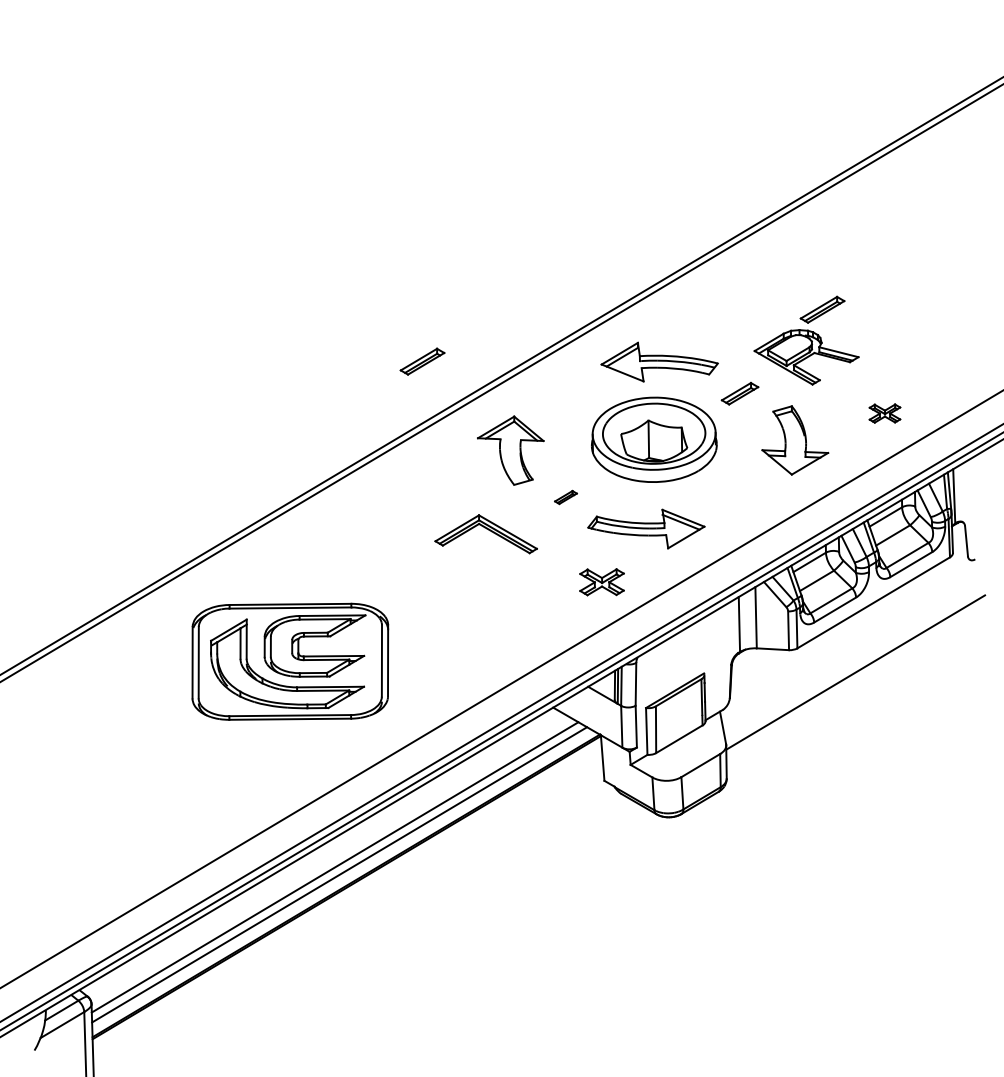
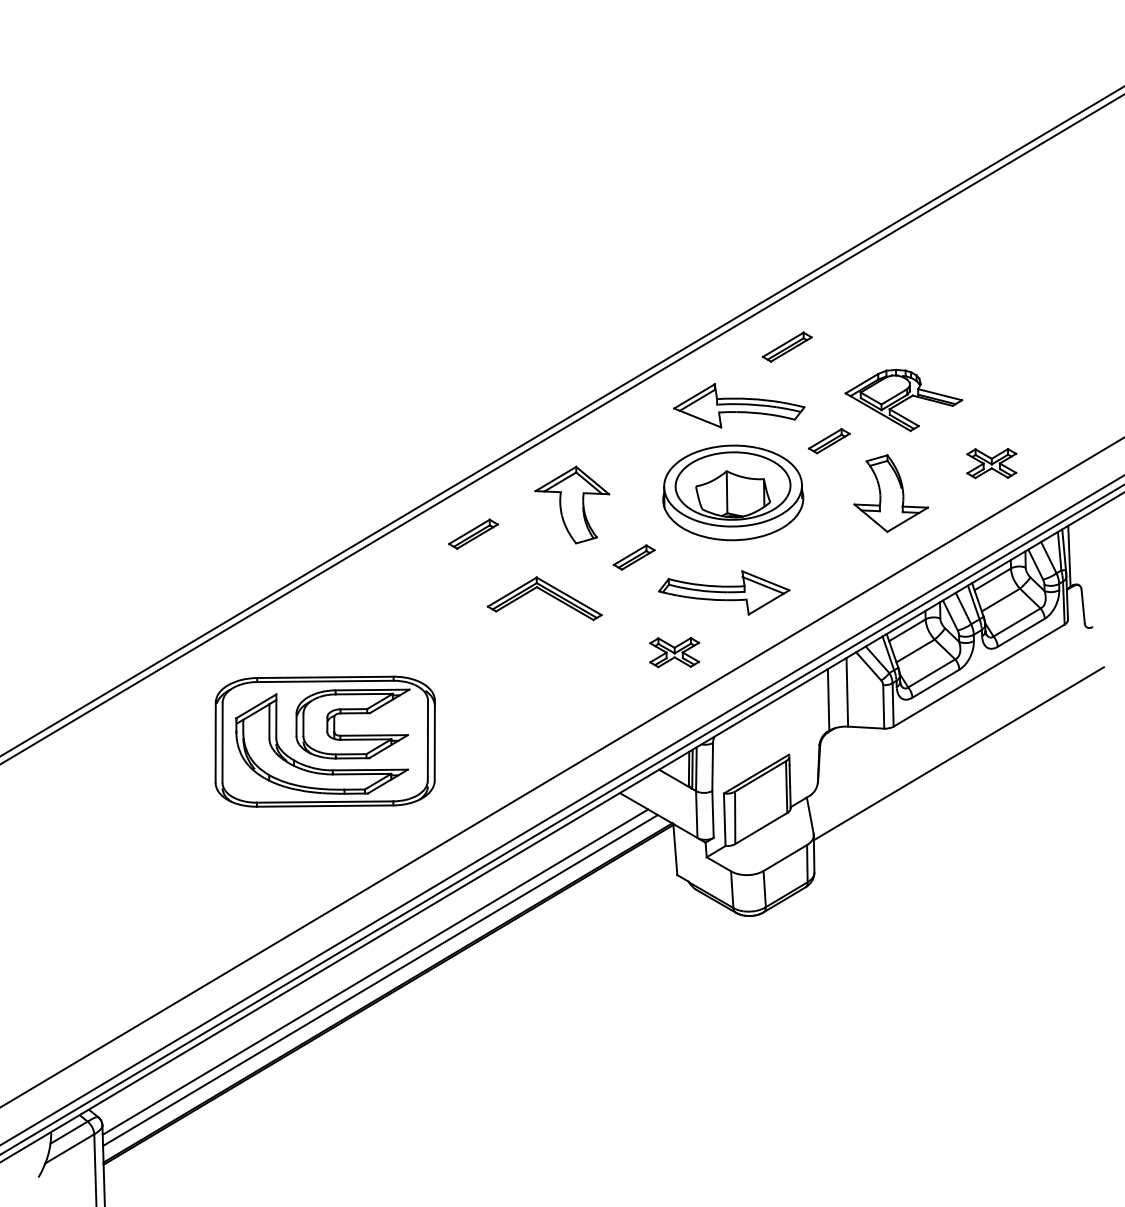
part: (822, 309) -> (787, 346), moved
part: (422, 361) -> (473, 534), moved
part: (884, 413) -> (991, 463), size x1.43
part: (565, 497) -> (633, 557), size x1.67

